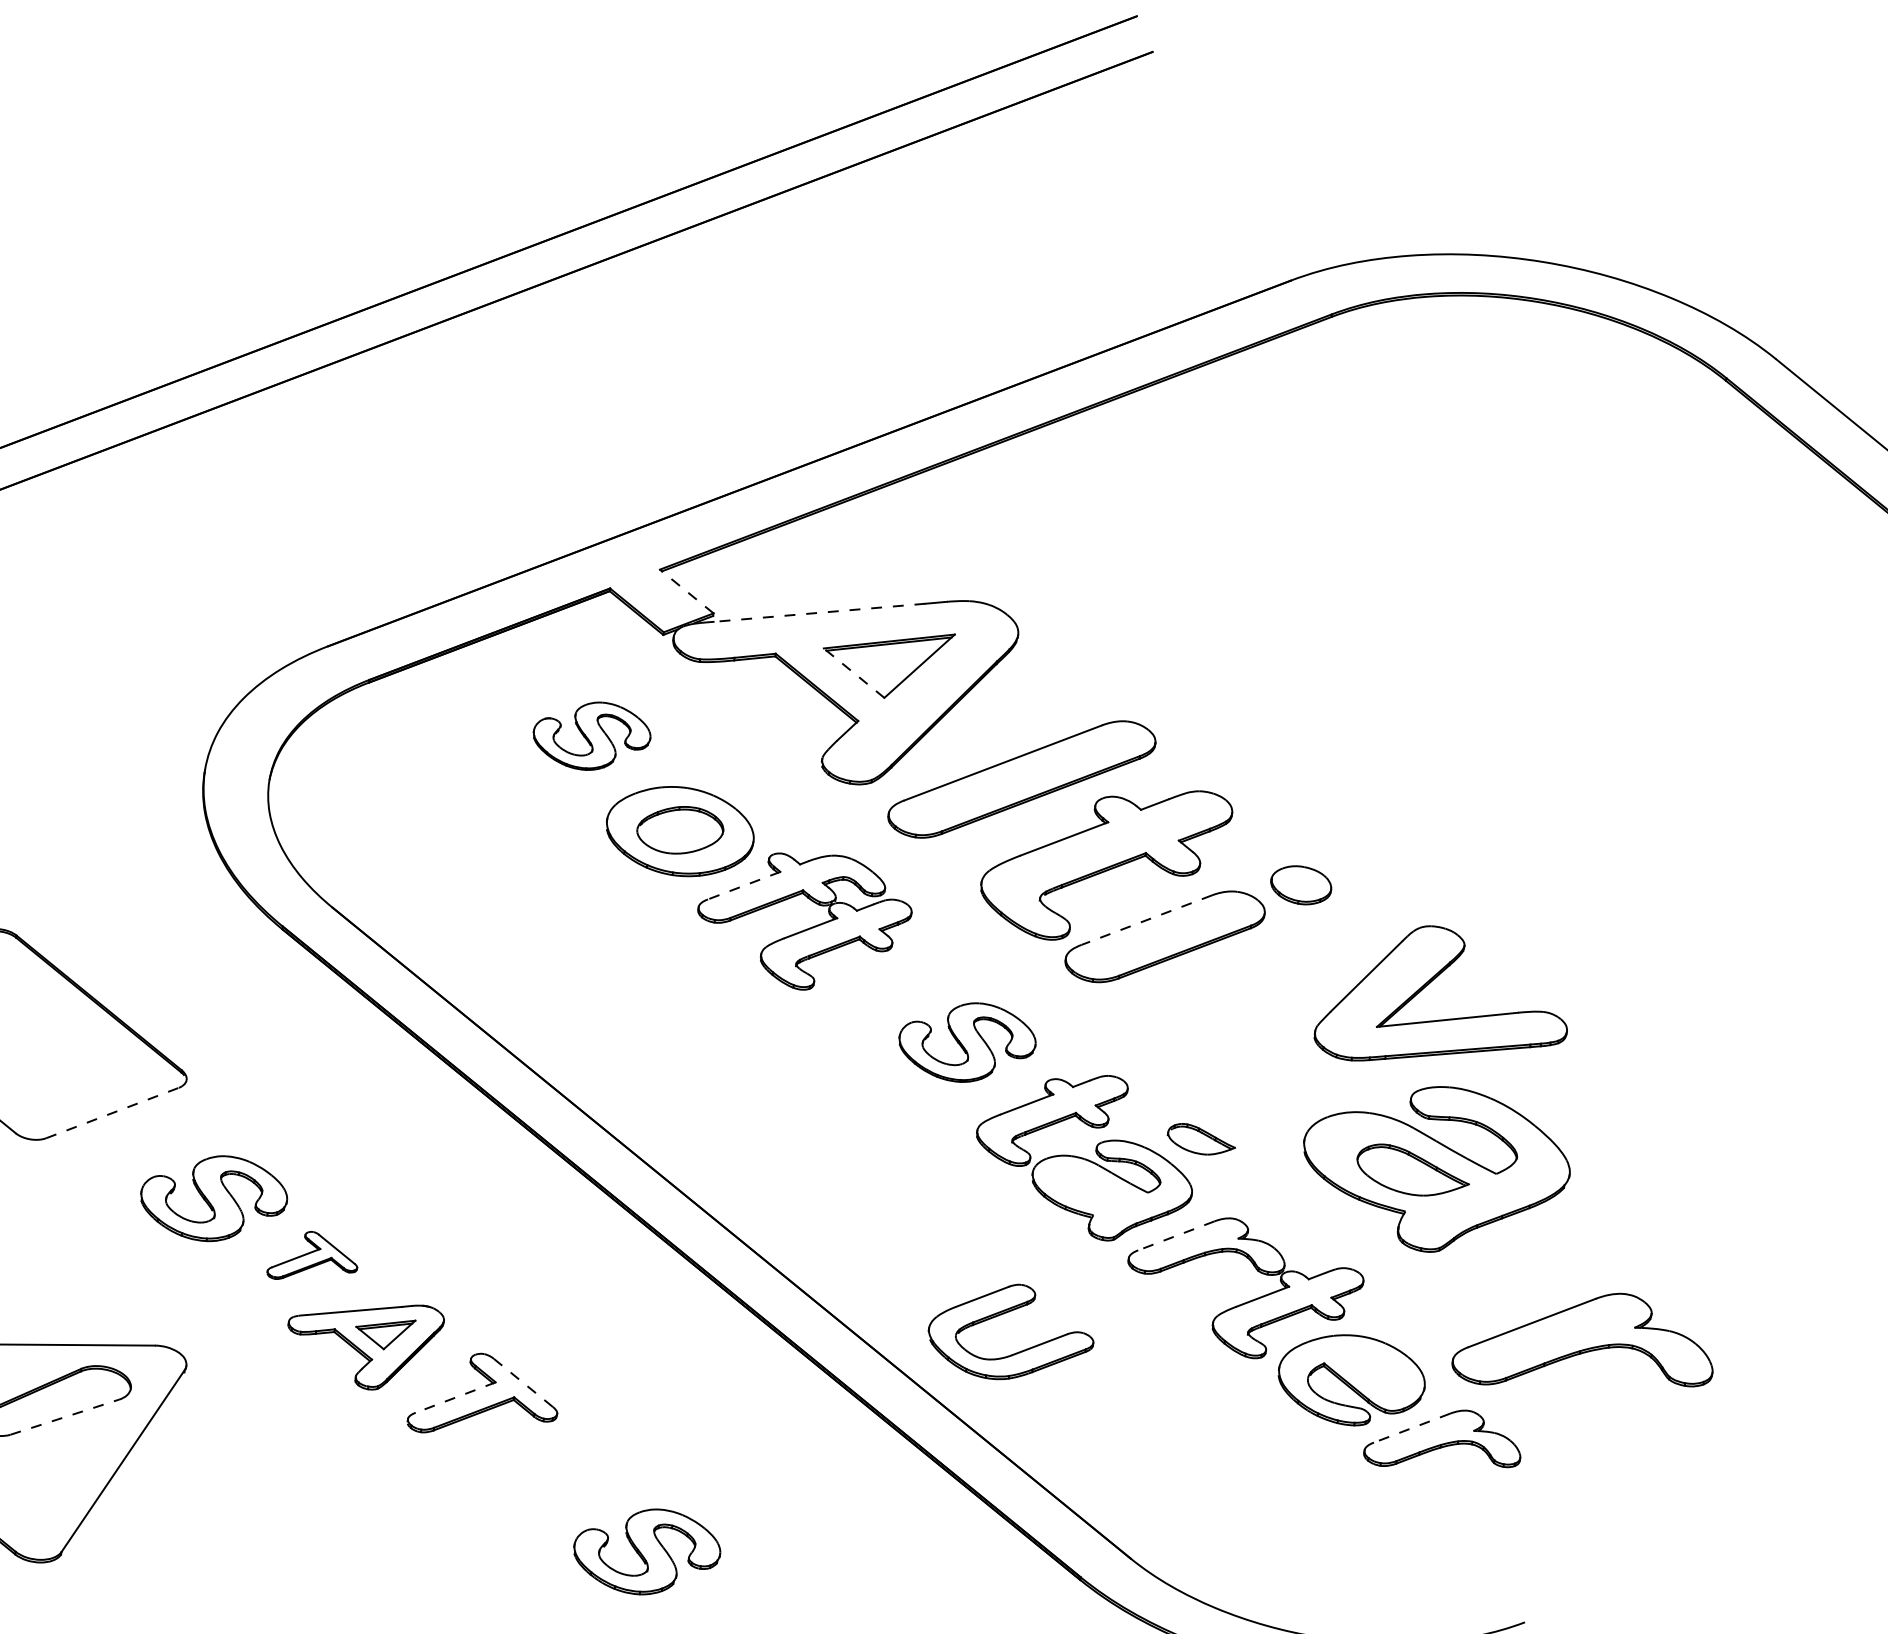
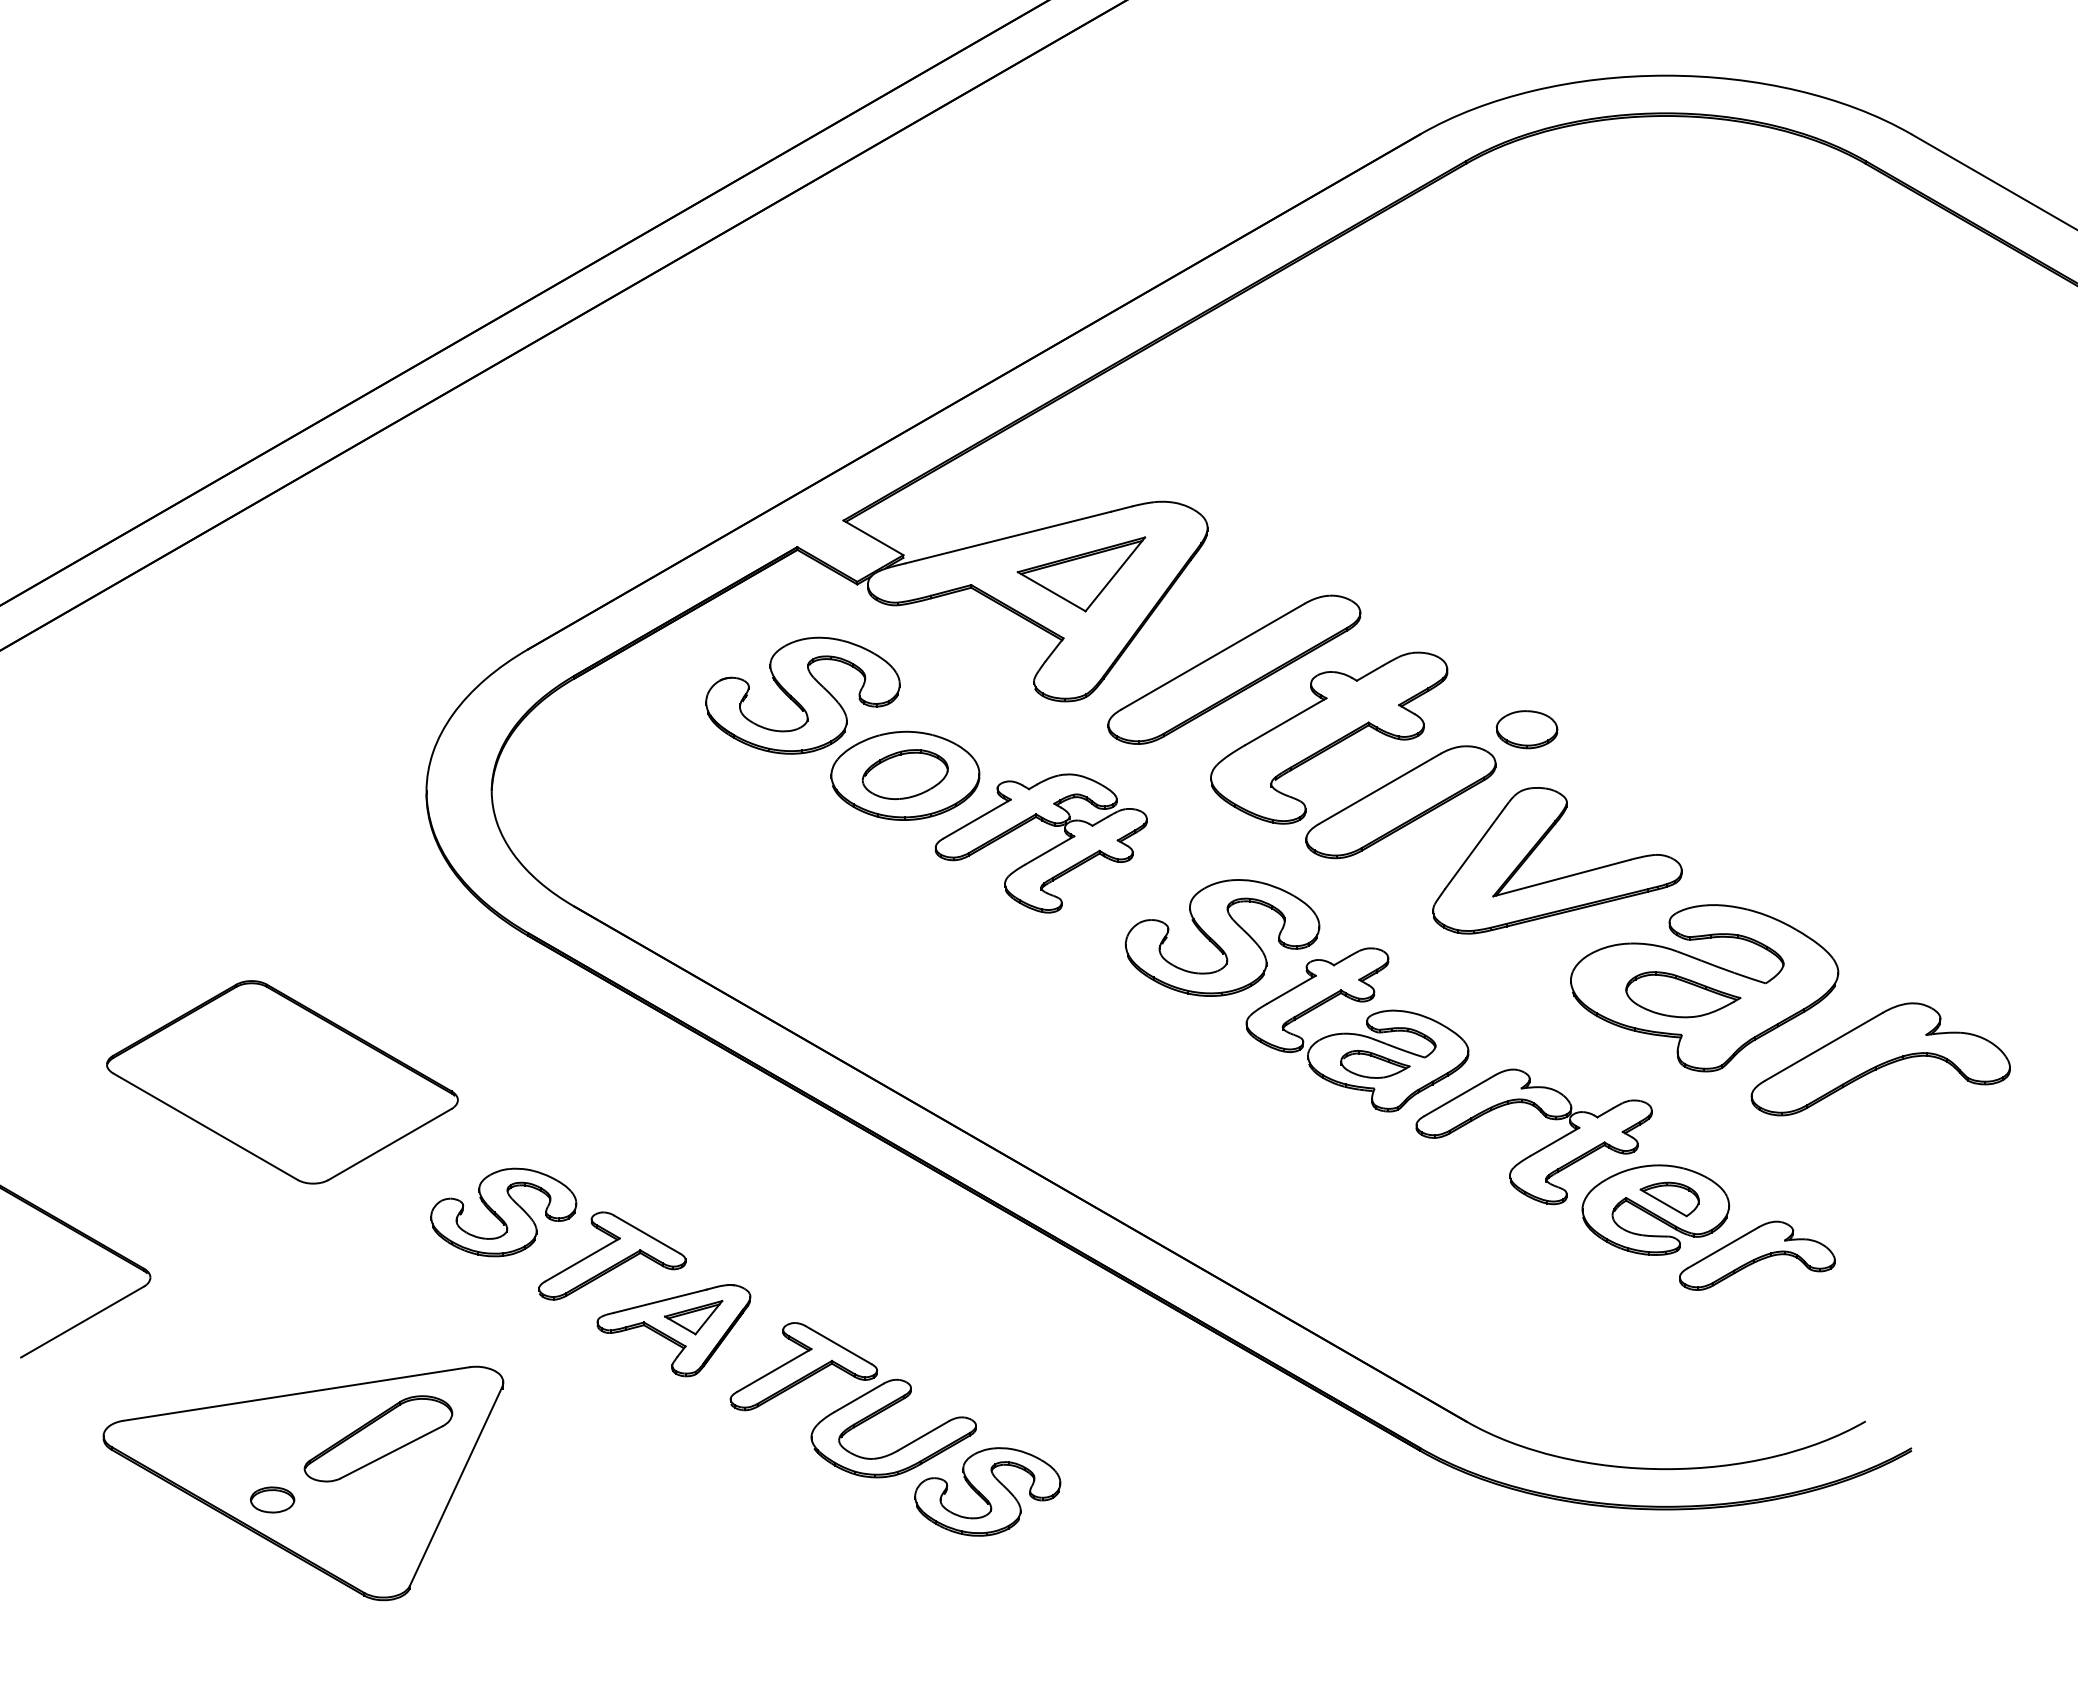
line: (686, 591) -> (873, 537), dashed -> solid
line: (820, 612) -> (1008, 537), dashed -> solid
line: (853, 672) -> (1051, 591), dashed -> solid
part: (591, 735) -> (802, 695), size x1.67
line: (744, 886) -> (977, 819), dashed -> solid
line: (1147, 919) -> (1380, 788), dashed -> solid
part: (1449, 1018) -> (1563, 876), moved
part: (967, 1041) -> (1222, 937), size x1.43
line: (112, 1113) -> (390, 1144), dashed -> solid
part: (1201, 1140) -> (1375, 1064), moved
line: (1176, 1235) -> (1459, 1095), dashed -> solid
part: (314, 1258) -> (612, 1255), size x1.67
part: (1006, 1313) -> (885, 1410), moved
part: (1585, 1344) -> (1880, 1059), moved
part: (1366, 1371) -> (1669, 1199), added
line: (523, 1383) -> (838, 1345), dashed -> solid
line: (455, 1397) -> (774, 1370), dashed -> solid
line: (64, 1417) -> (391, 1452), dashed -> solid
line: (1412, 1427) -> (1723, 1247), dashed -> solid

